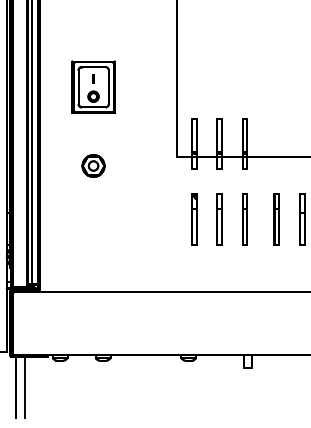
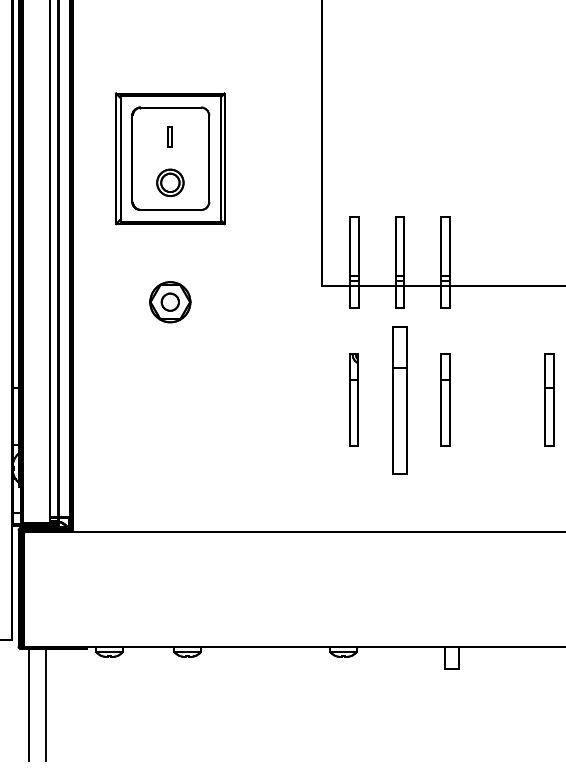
part: (93, 87) -> (170, 159), size x1.4
part: (219, 219) -> (399, 399), size x1.6
part: (276, 219) -> (503, 399), removed

